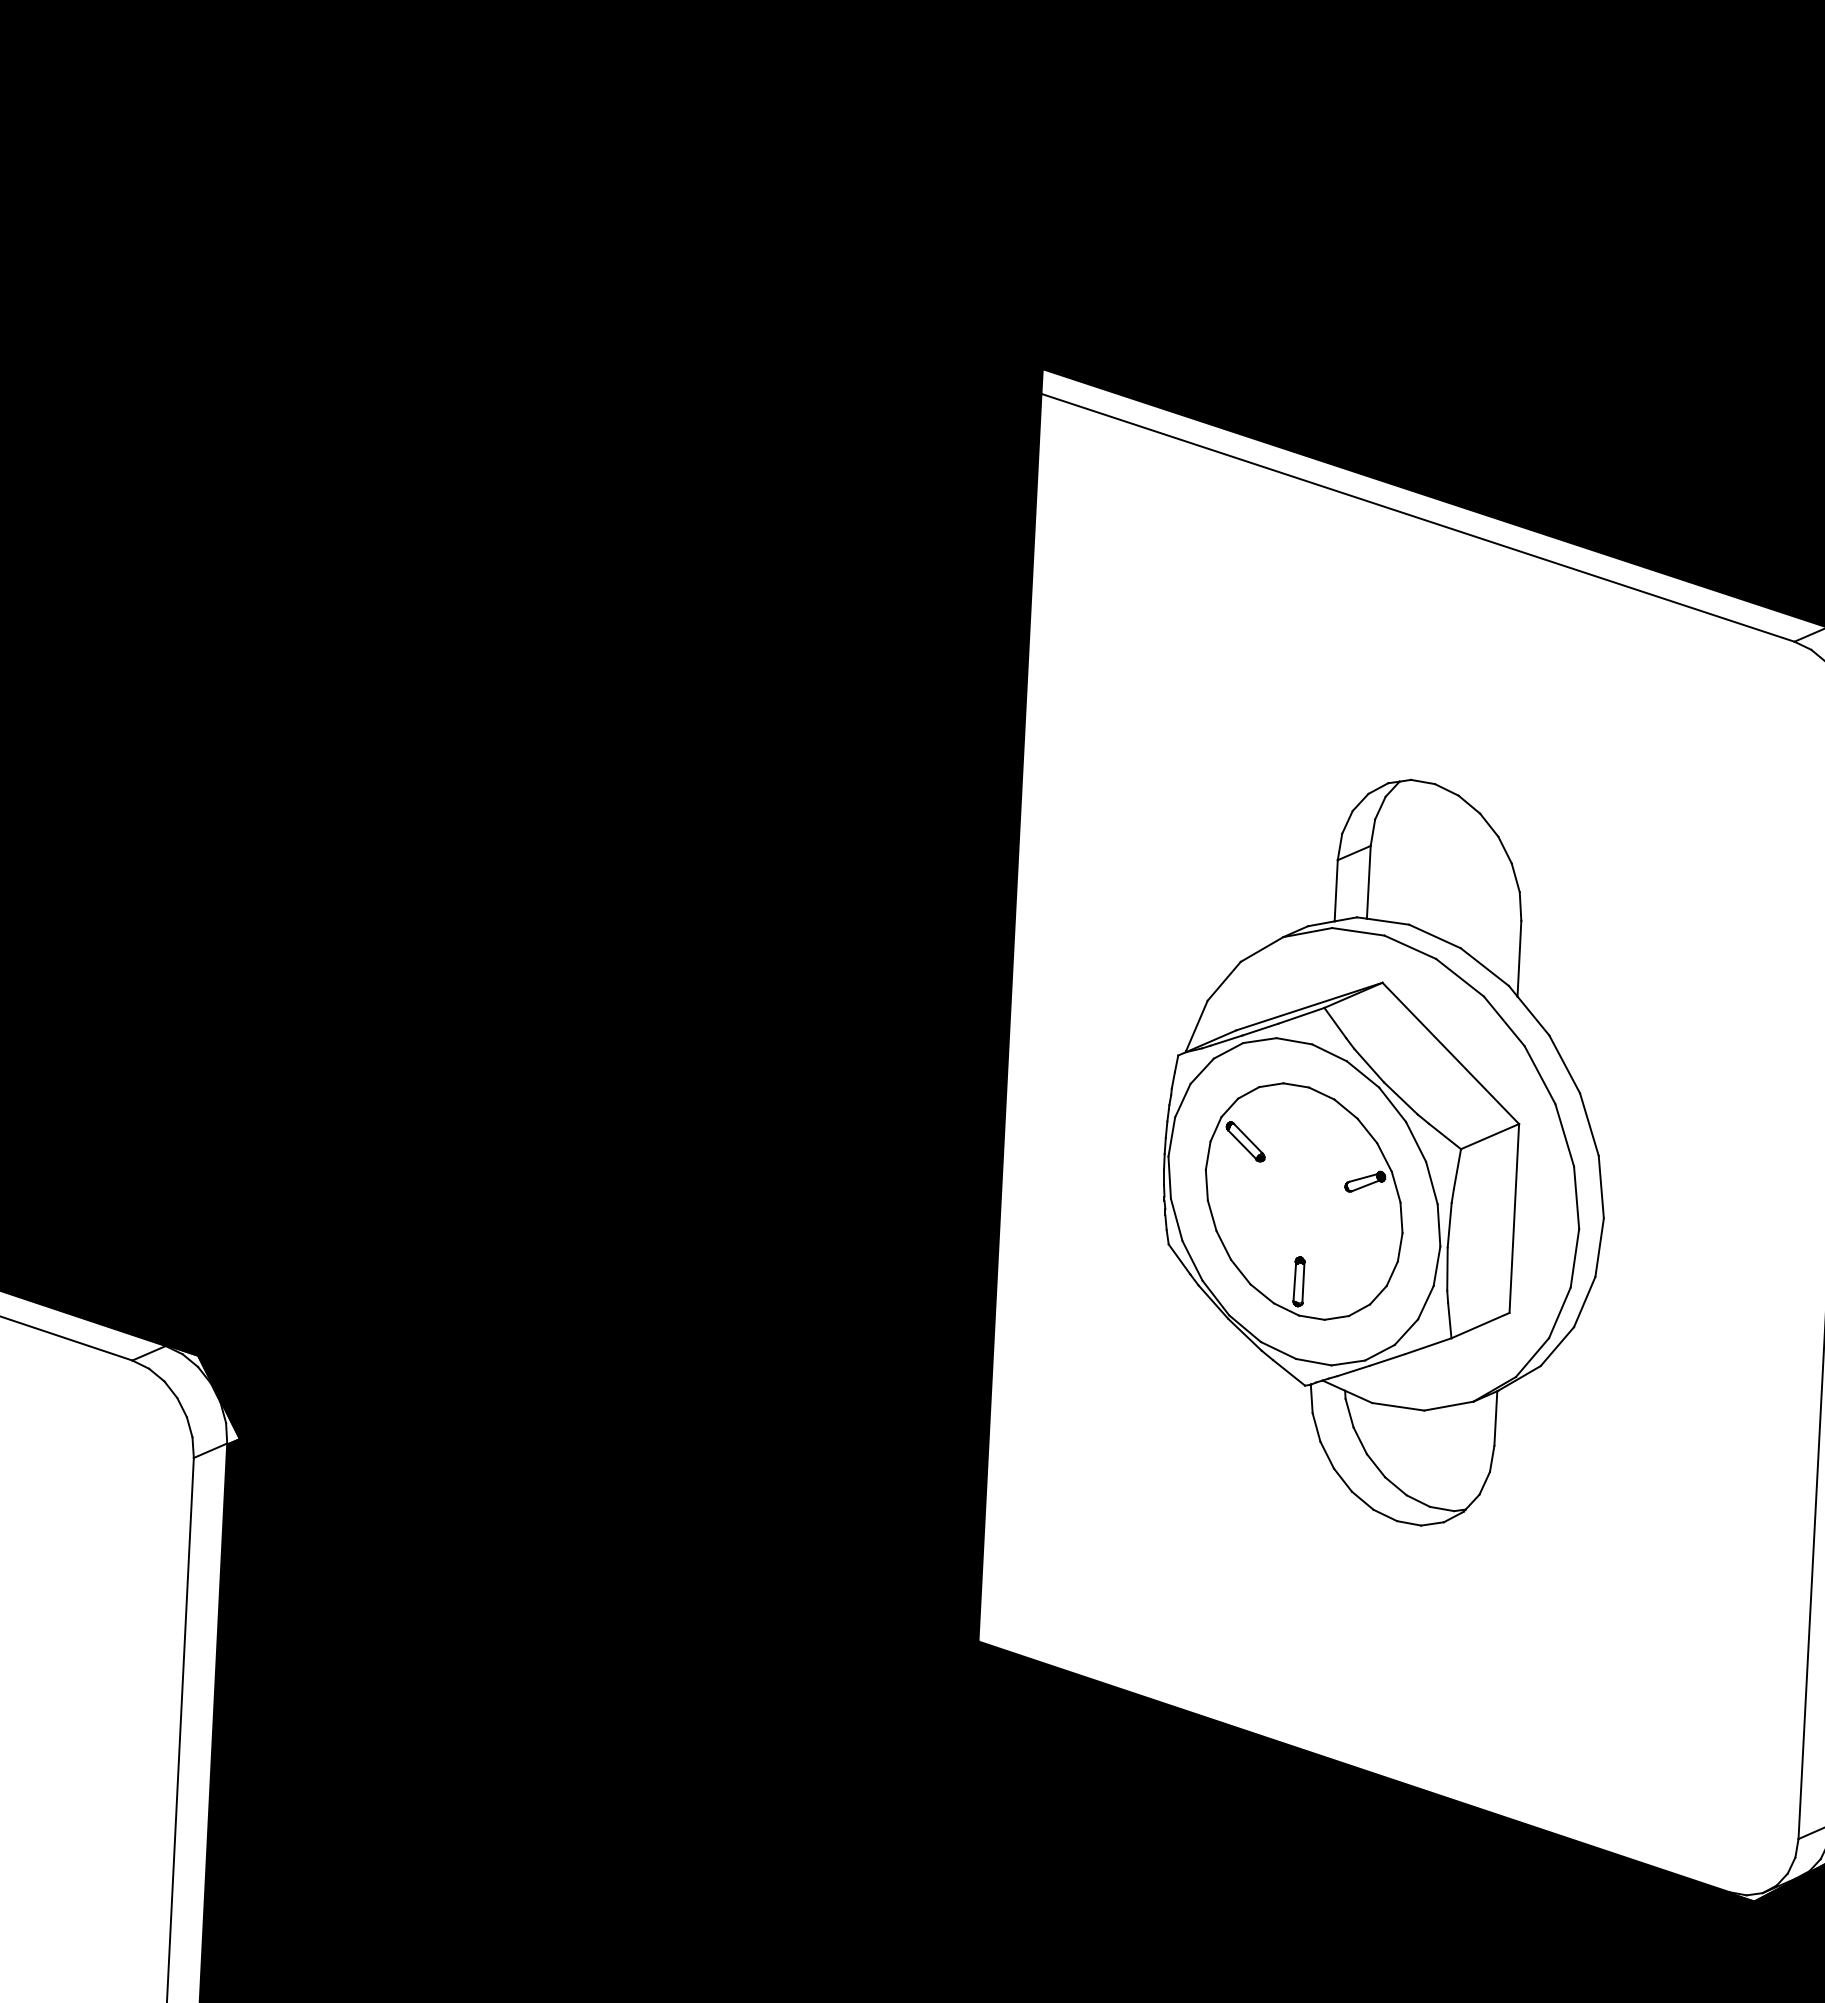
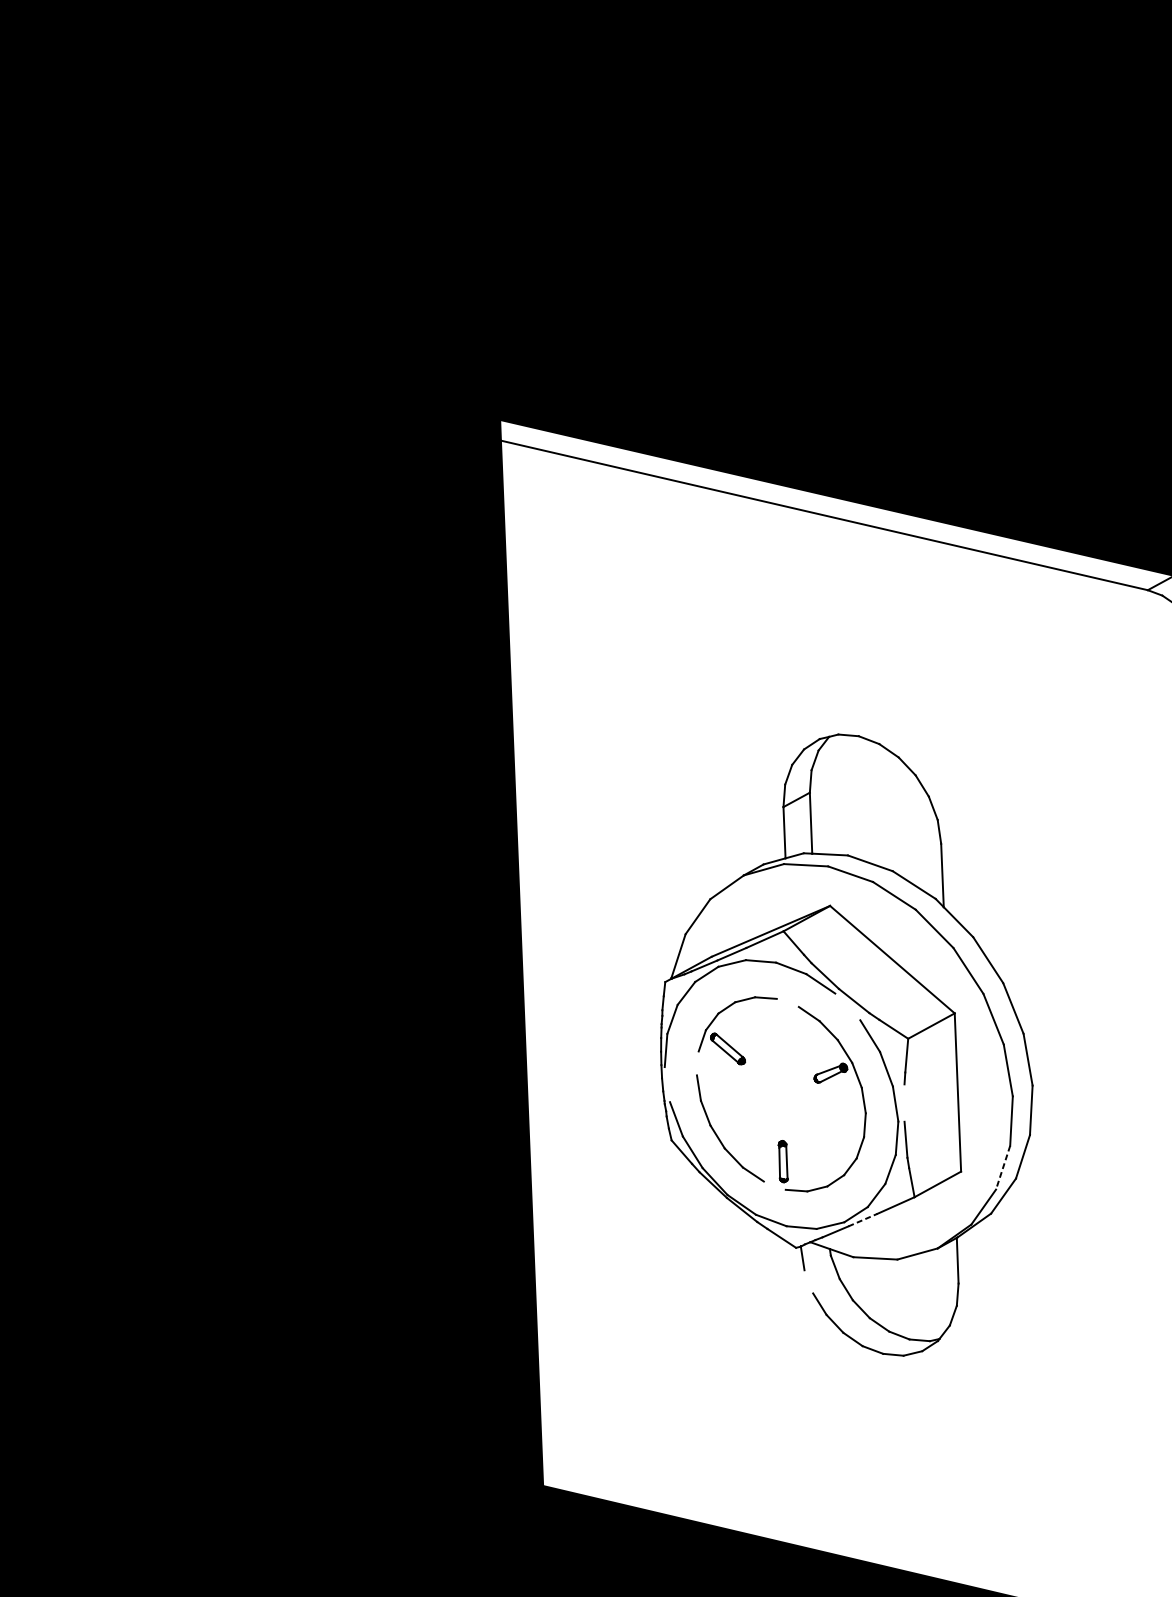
line: (1321, 1093) -> (787, 1002), removed
line: (1392, 1104) -> (847, 1006), removed
line: (1207, 1155) -> (697, 1063), removed
line: (1169, 1177) -> (667, 1084), removed
line: (1449, 1225) -> (904, 1103), removed
line: (1286, 1309) -> (774, 1185), removed
line: (1559, 1313) -> (1002, 1168), solid -> dashed
line: (1387, 1359) -> (862, 1219), solid -> dashed
line: (1316, 1427) -> (808, 1281), removed

